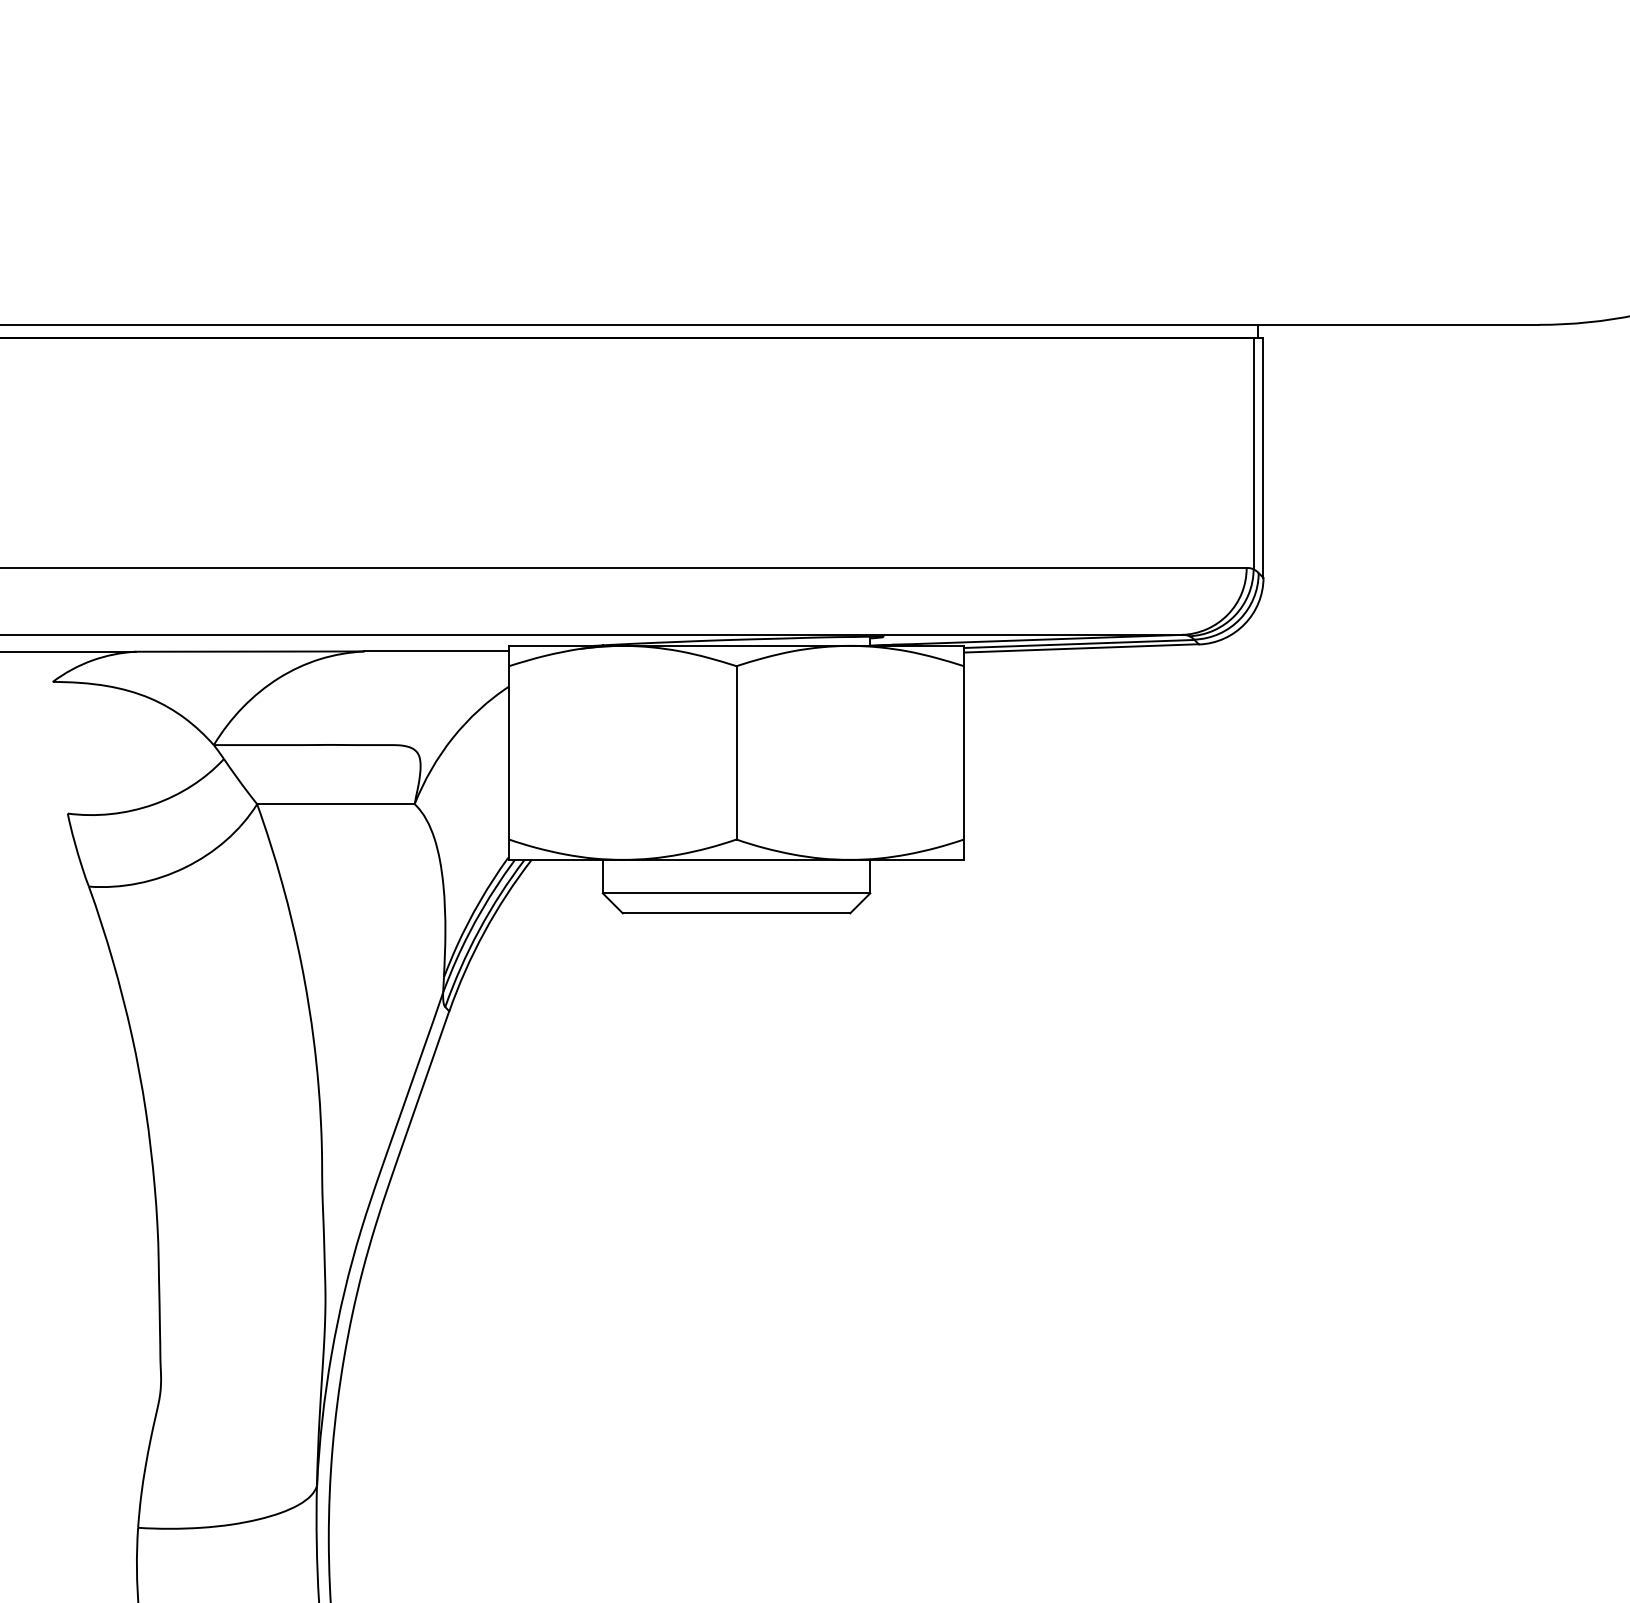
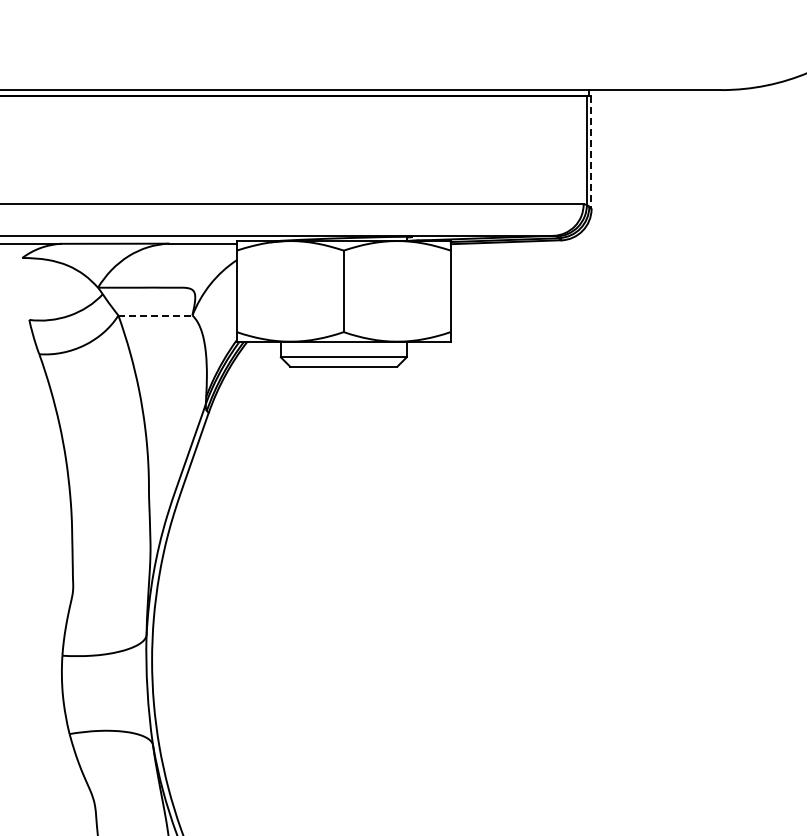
line: (1263, 459) -> (591, 153), solid -> dashed
line: (336, 804) -> (155, 315), solid -> dashed

